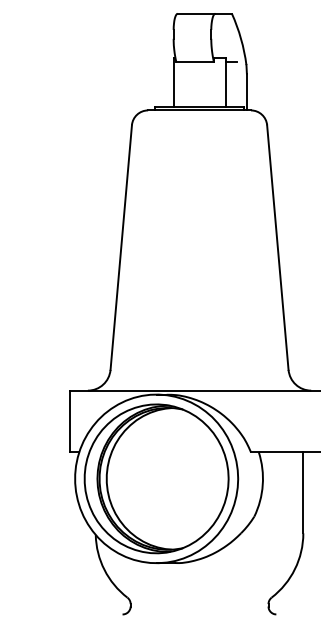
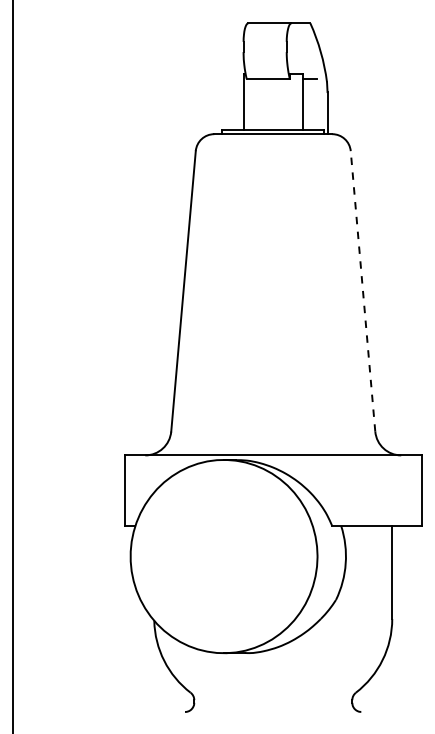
line: (278, 247) -> (363, 291), solid -> dashed
part: (156, 478) -> (223, 556), removed

